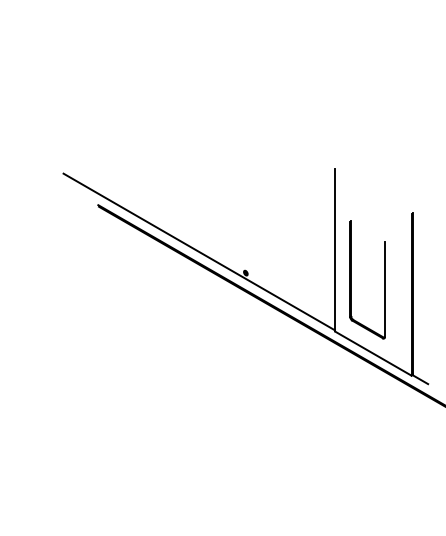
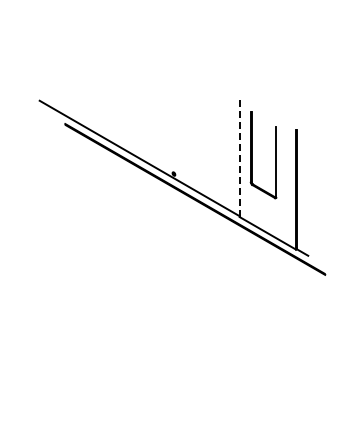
line: (334, 249) -> (239, 156), solid -> dashed
part: (352, 280) -> (252, 155), moved

